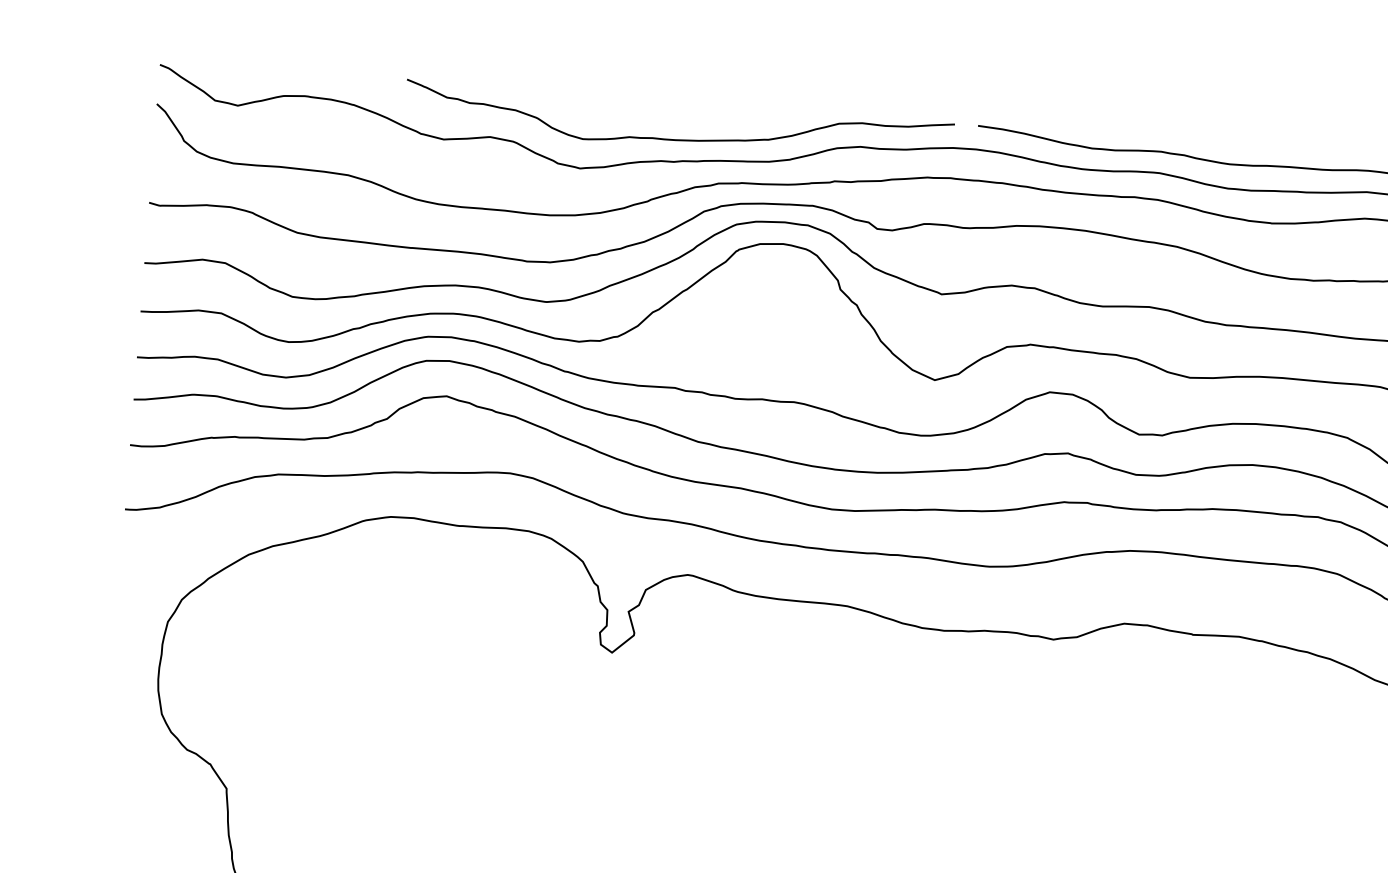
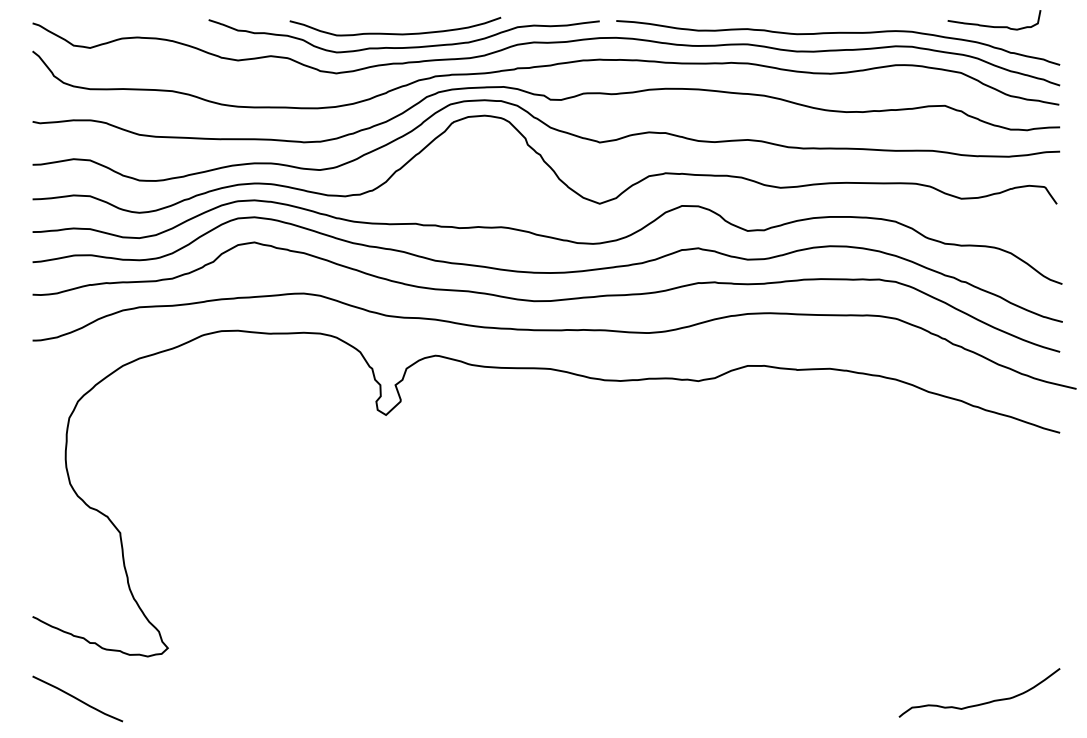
curve: (667, 119) -> (395, 33), added

